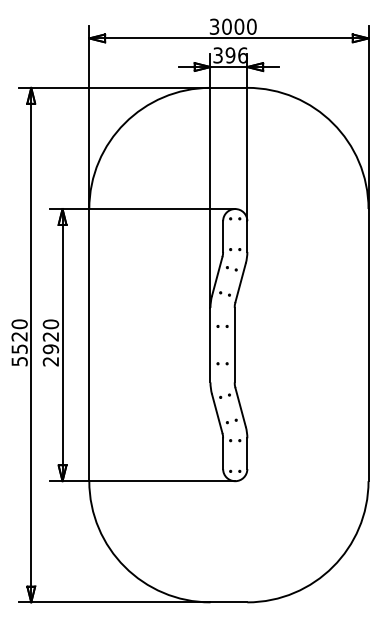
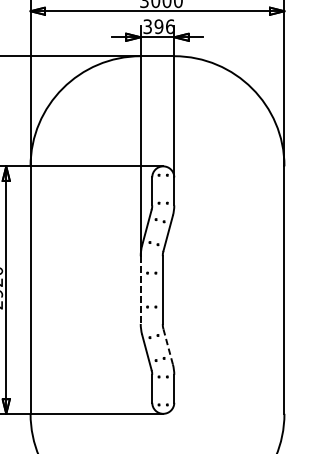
line: (210, 345) -> (140, 290), solid -> dashed
line: (240, 407) -> (168, 346), solid -> dashed

